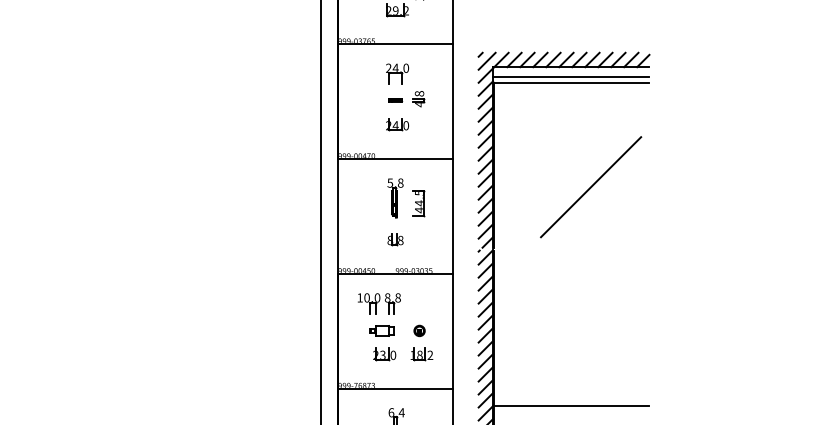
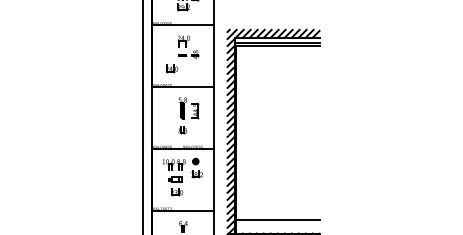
part: (396, 124) -> (171, 68), moved
line: (591, 187) -> (288, 102), removed
part: (420, 341) -> (196, 167), moved

